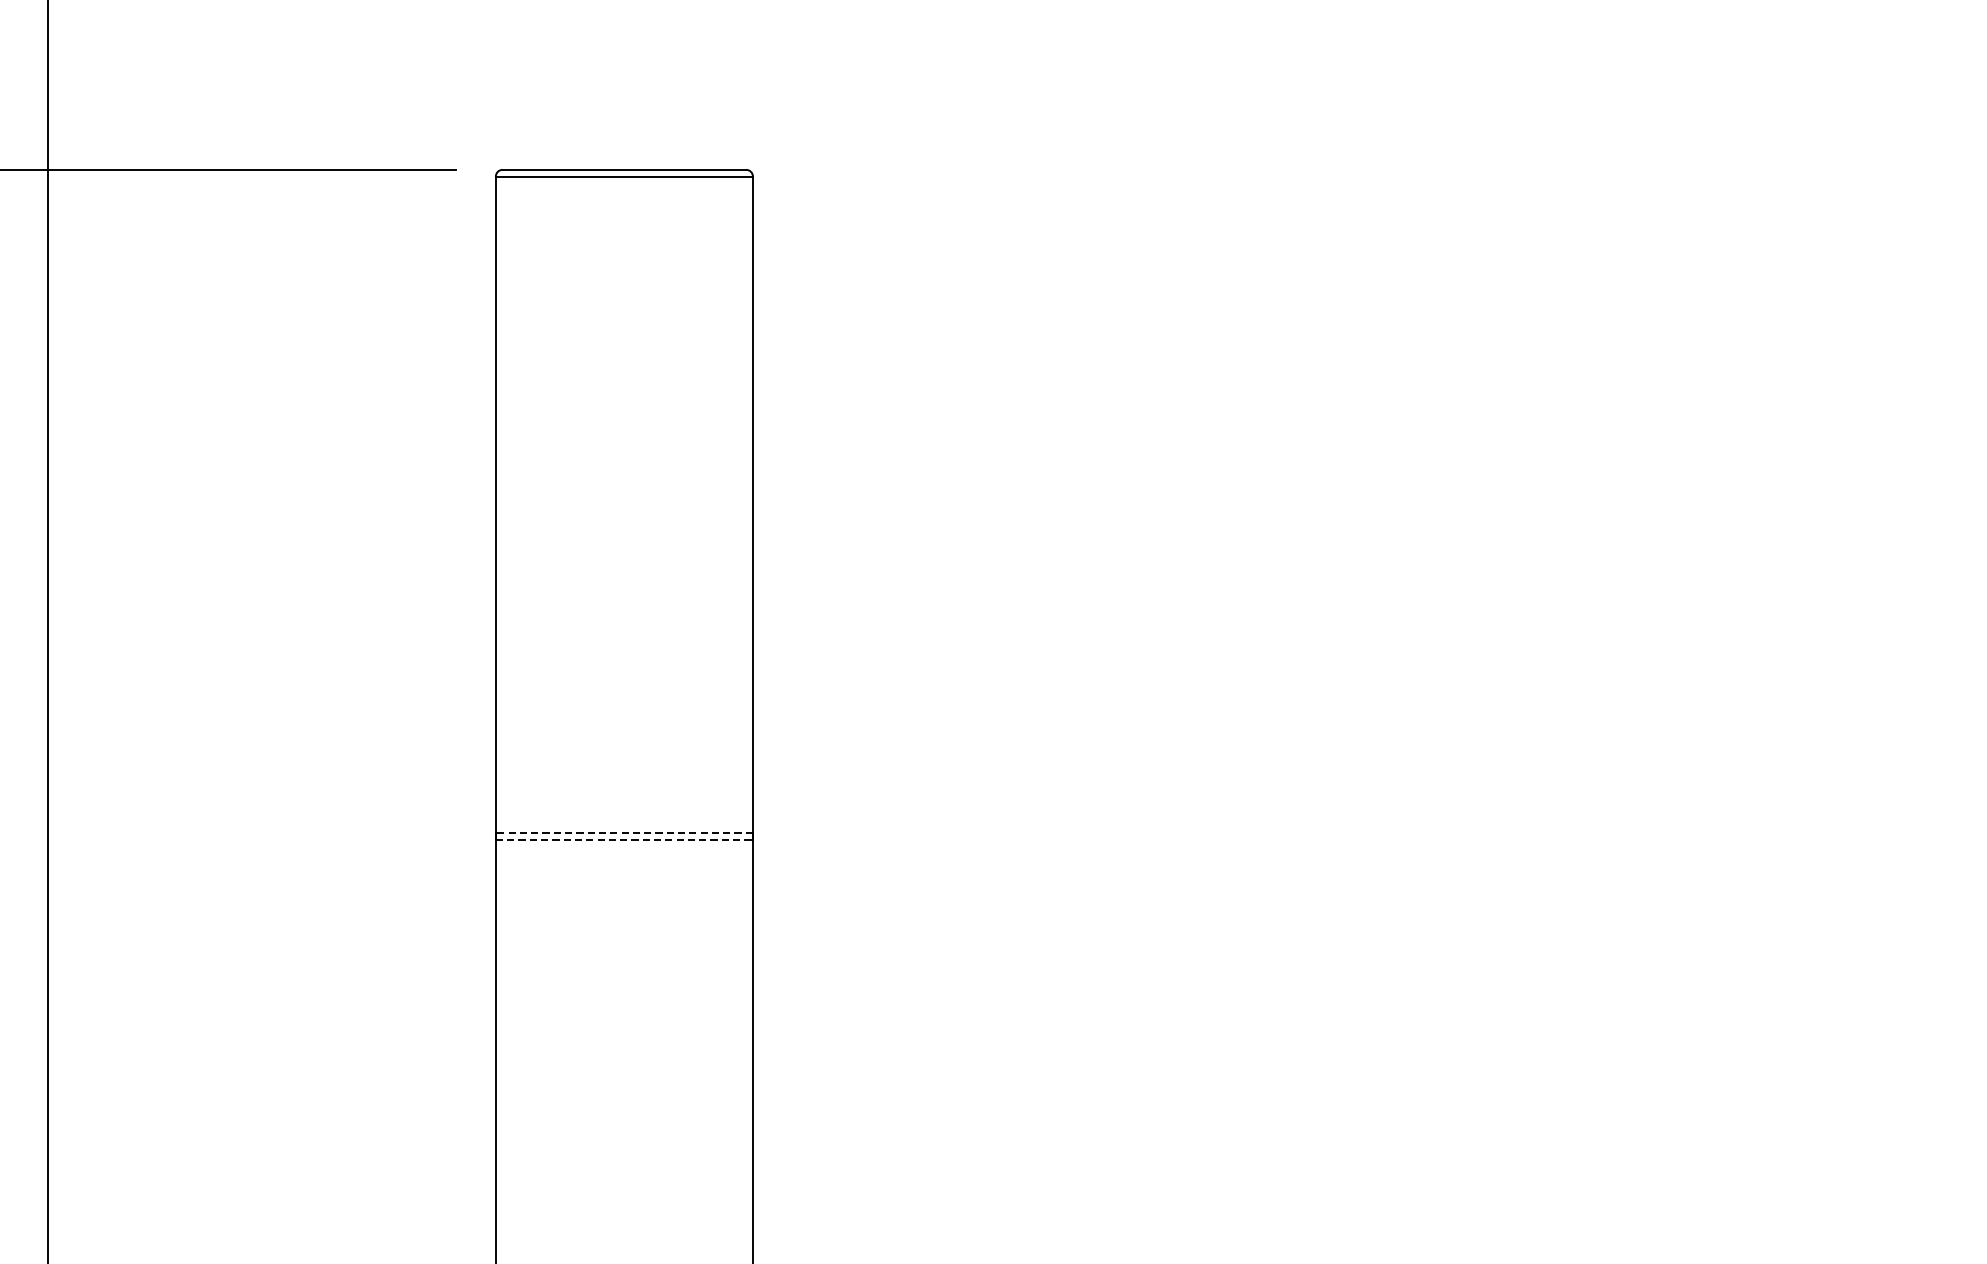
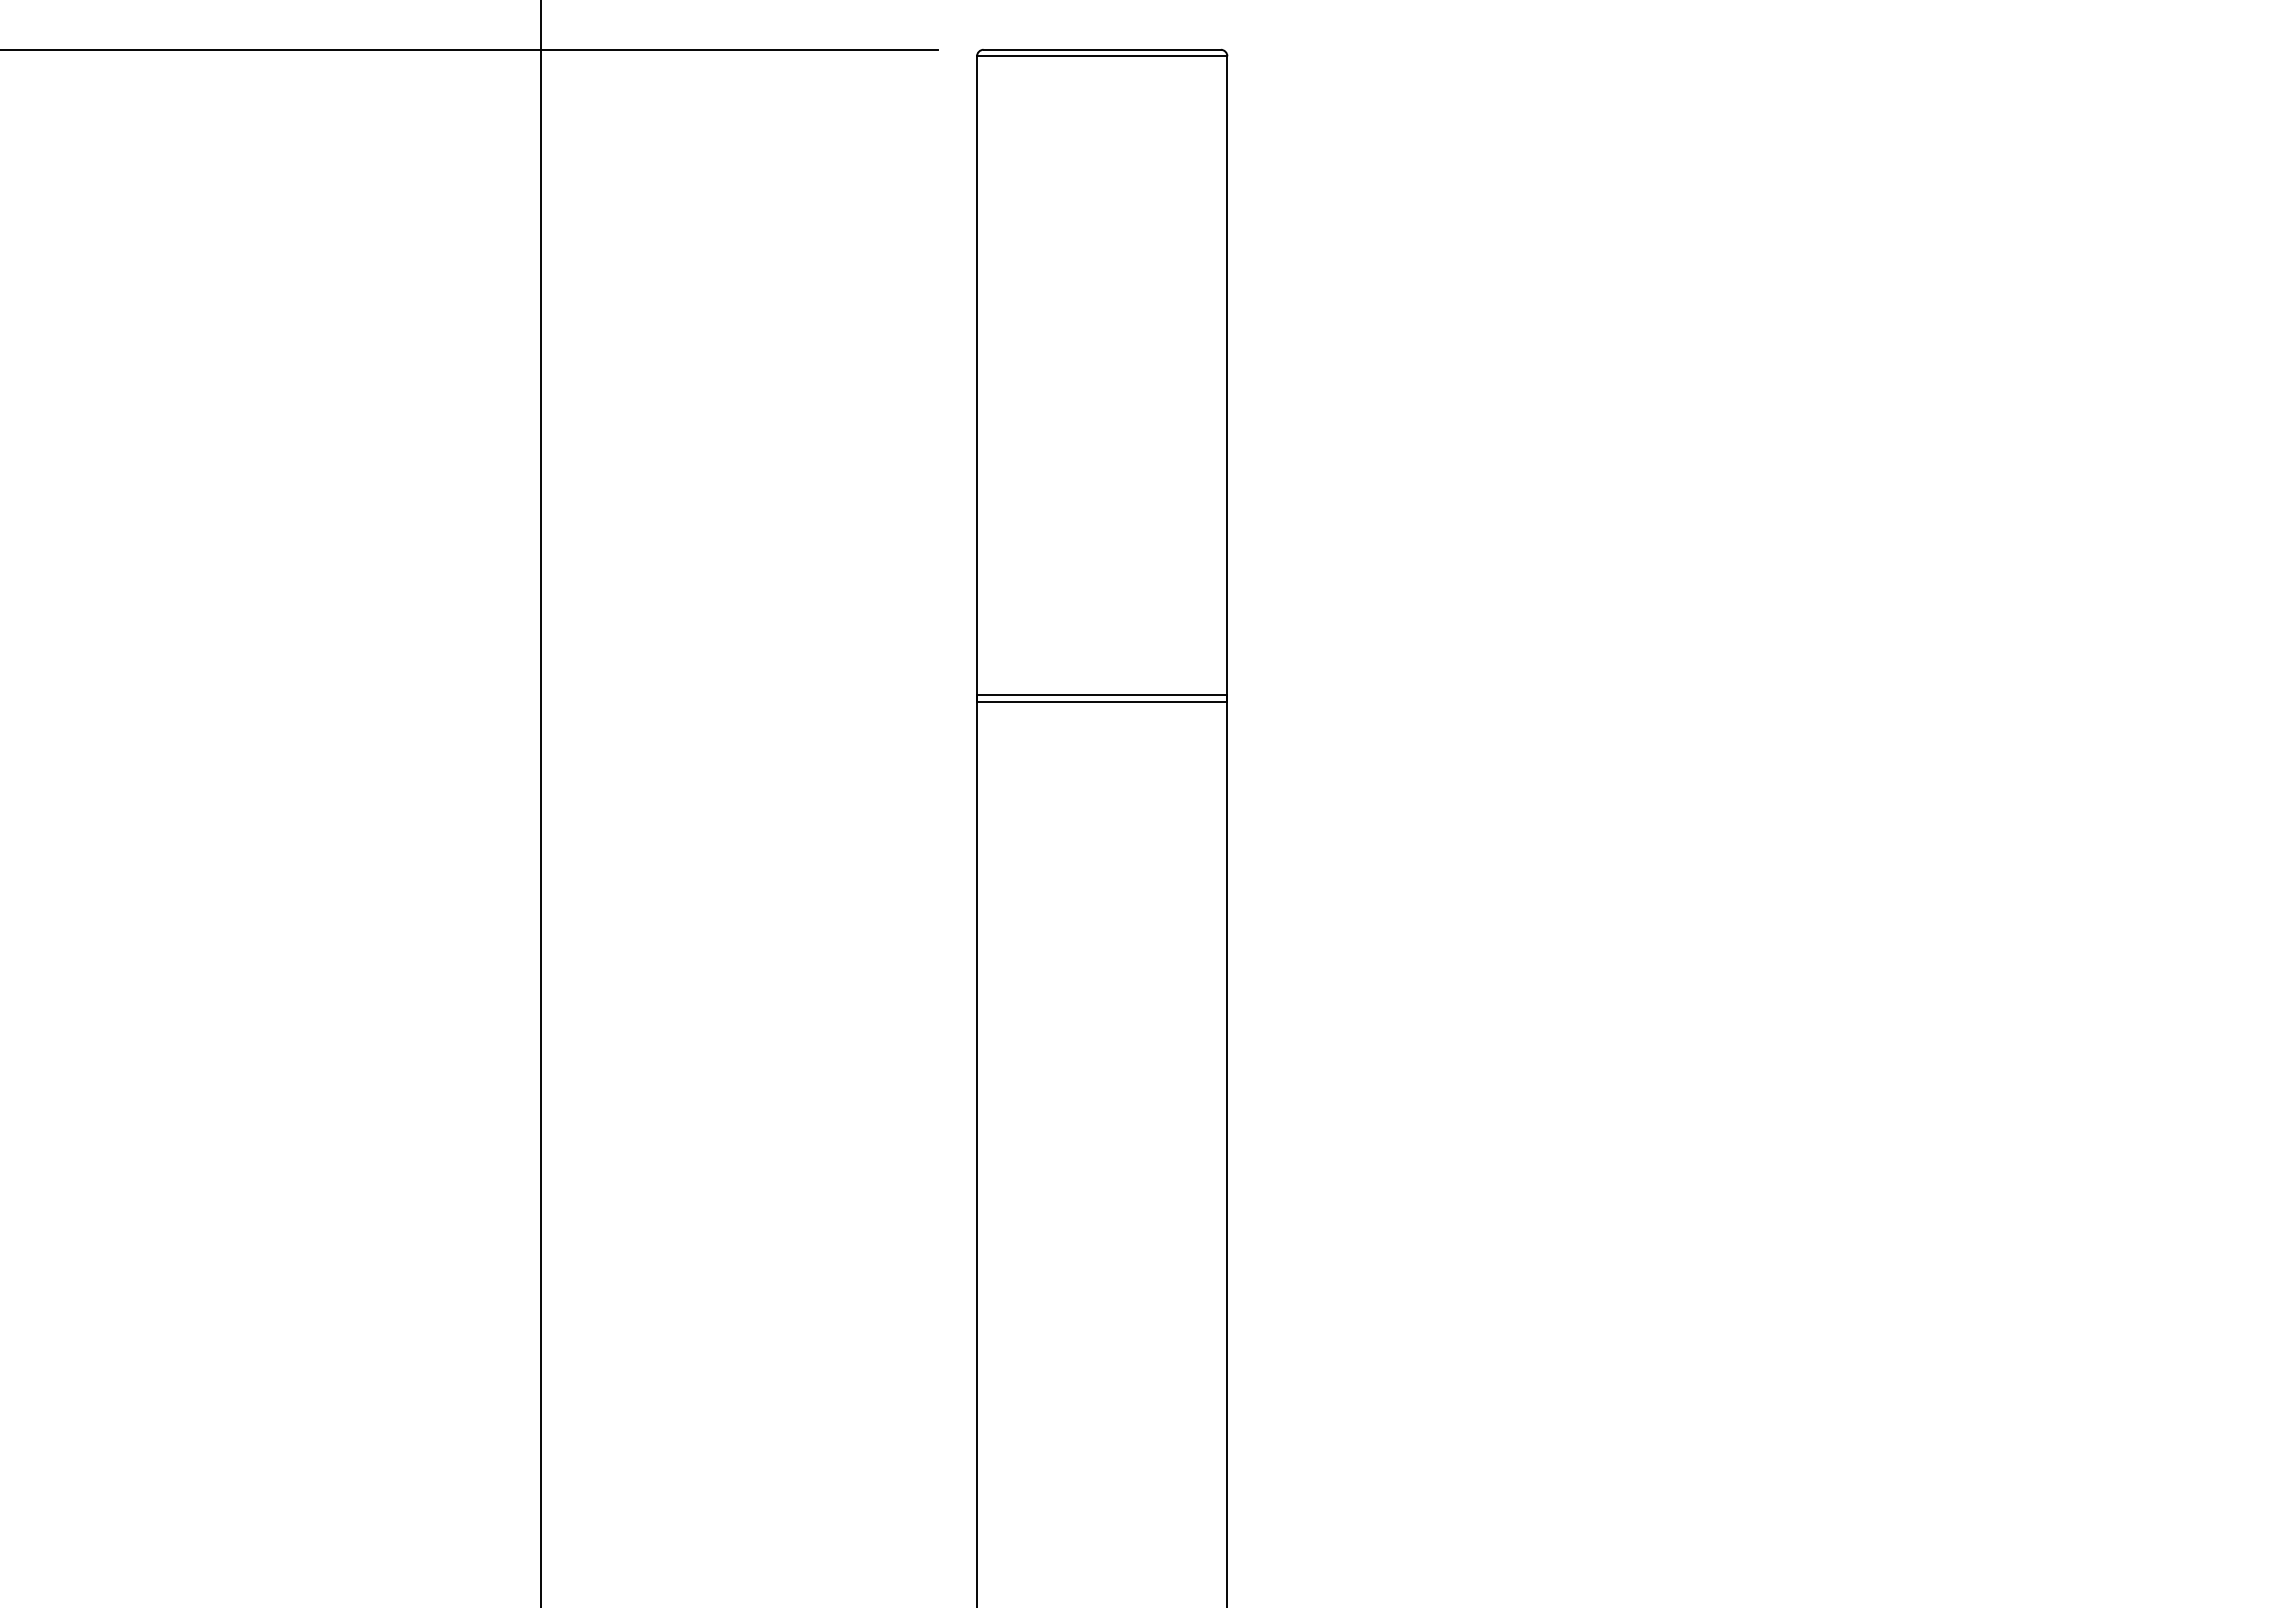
line: (623, 833) -> (1101, 695), dashed -> solid
line: (624, 840) -> (1102, 702), dashed -> solid

